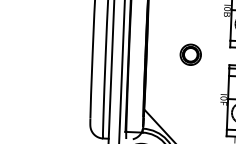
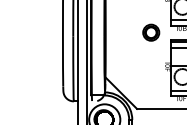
part: (191, 54) -> (151, 32), moved

